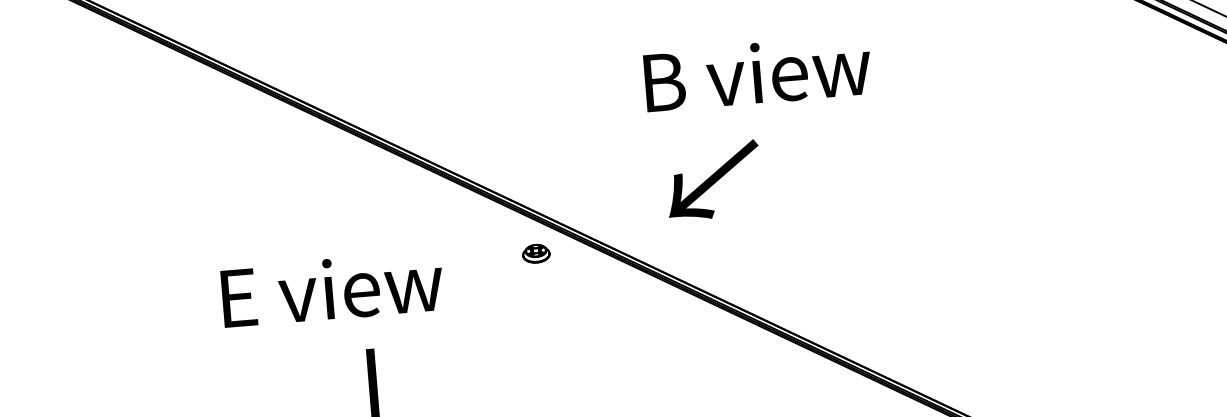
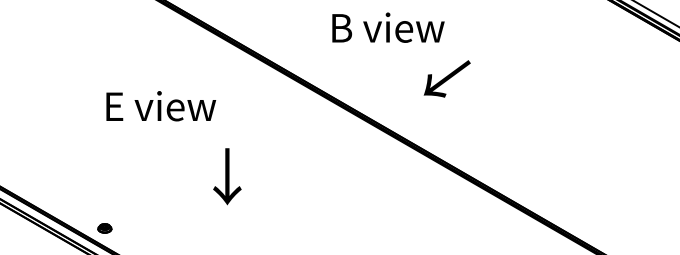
text: (757, 72) -> (388, 27), moved
text: (712, 179) -> (446, 78), moved
part: (536, 252) -> (313, 107), removed
text: (333, 289) -> (161, 106), moved

